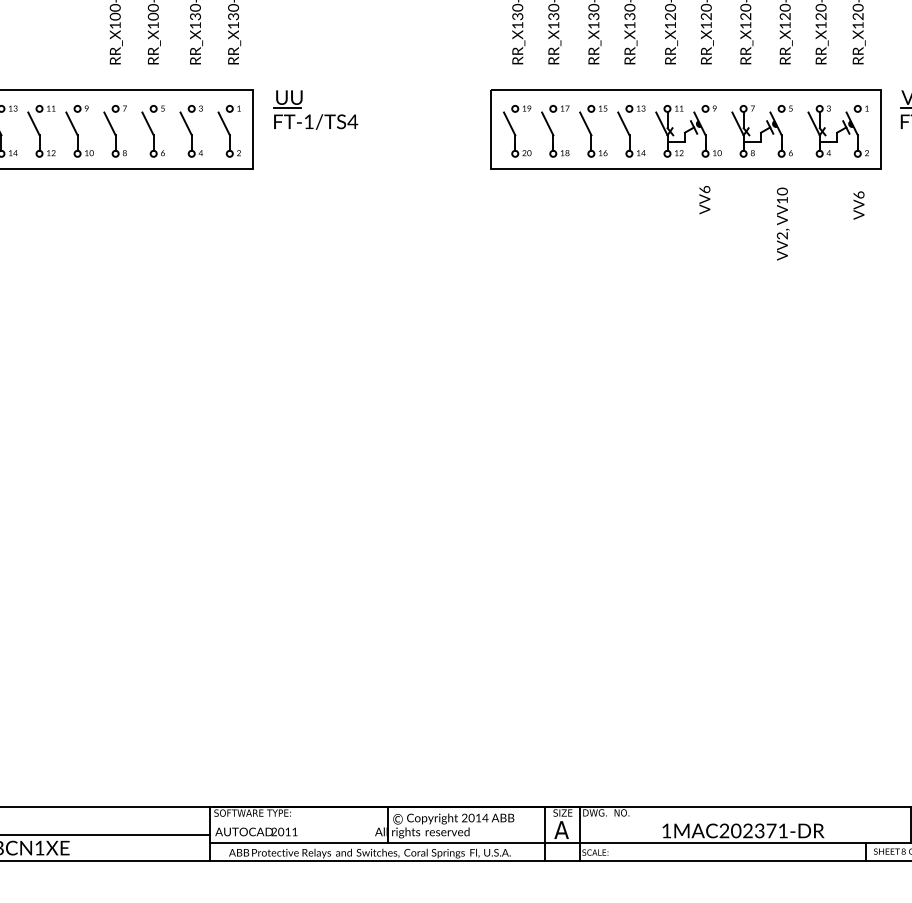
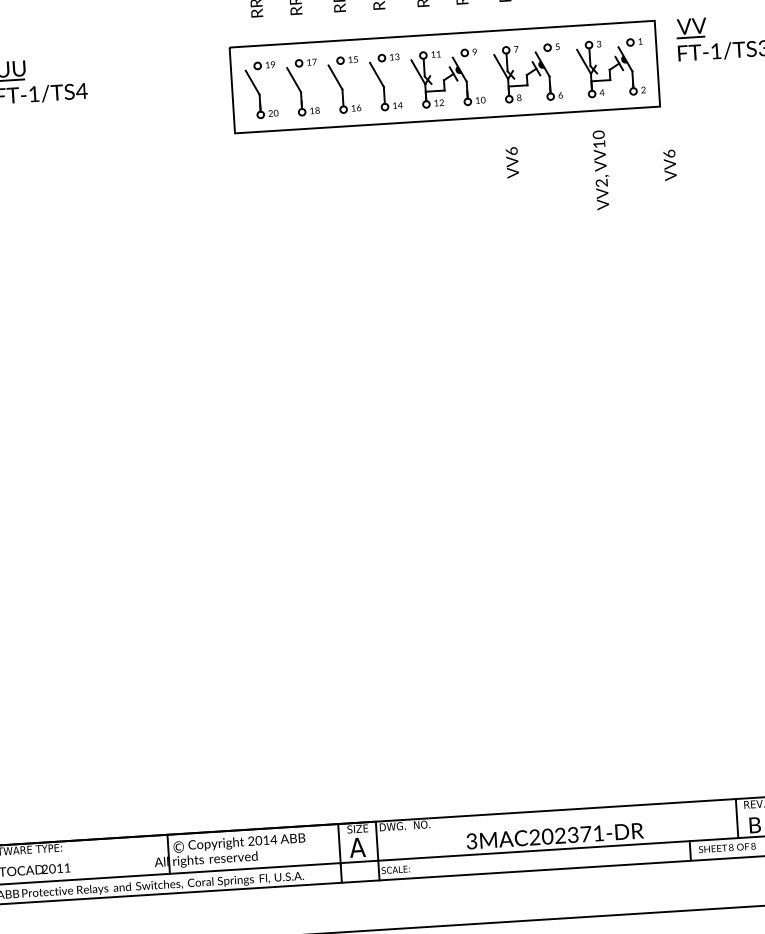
text: (704, 200) -> (512, 163), moved
text: (858, 205) -> (669, 165), moved
text: (783, 223) -> (602, 169), moved
text: (666, 830) -> (471, 840), 1MAC202371-DR -> 3MAC202371-DR

